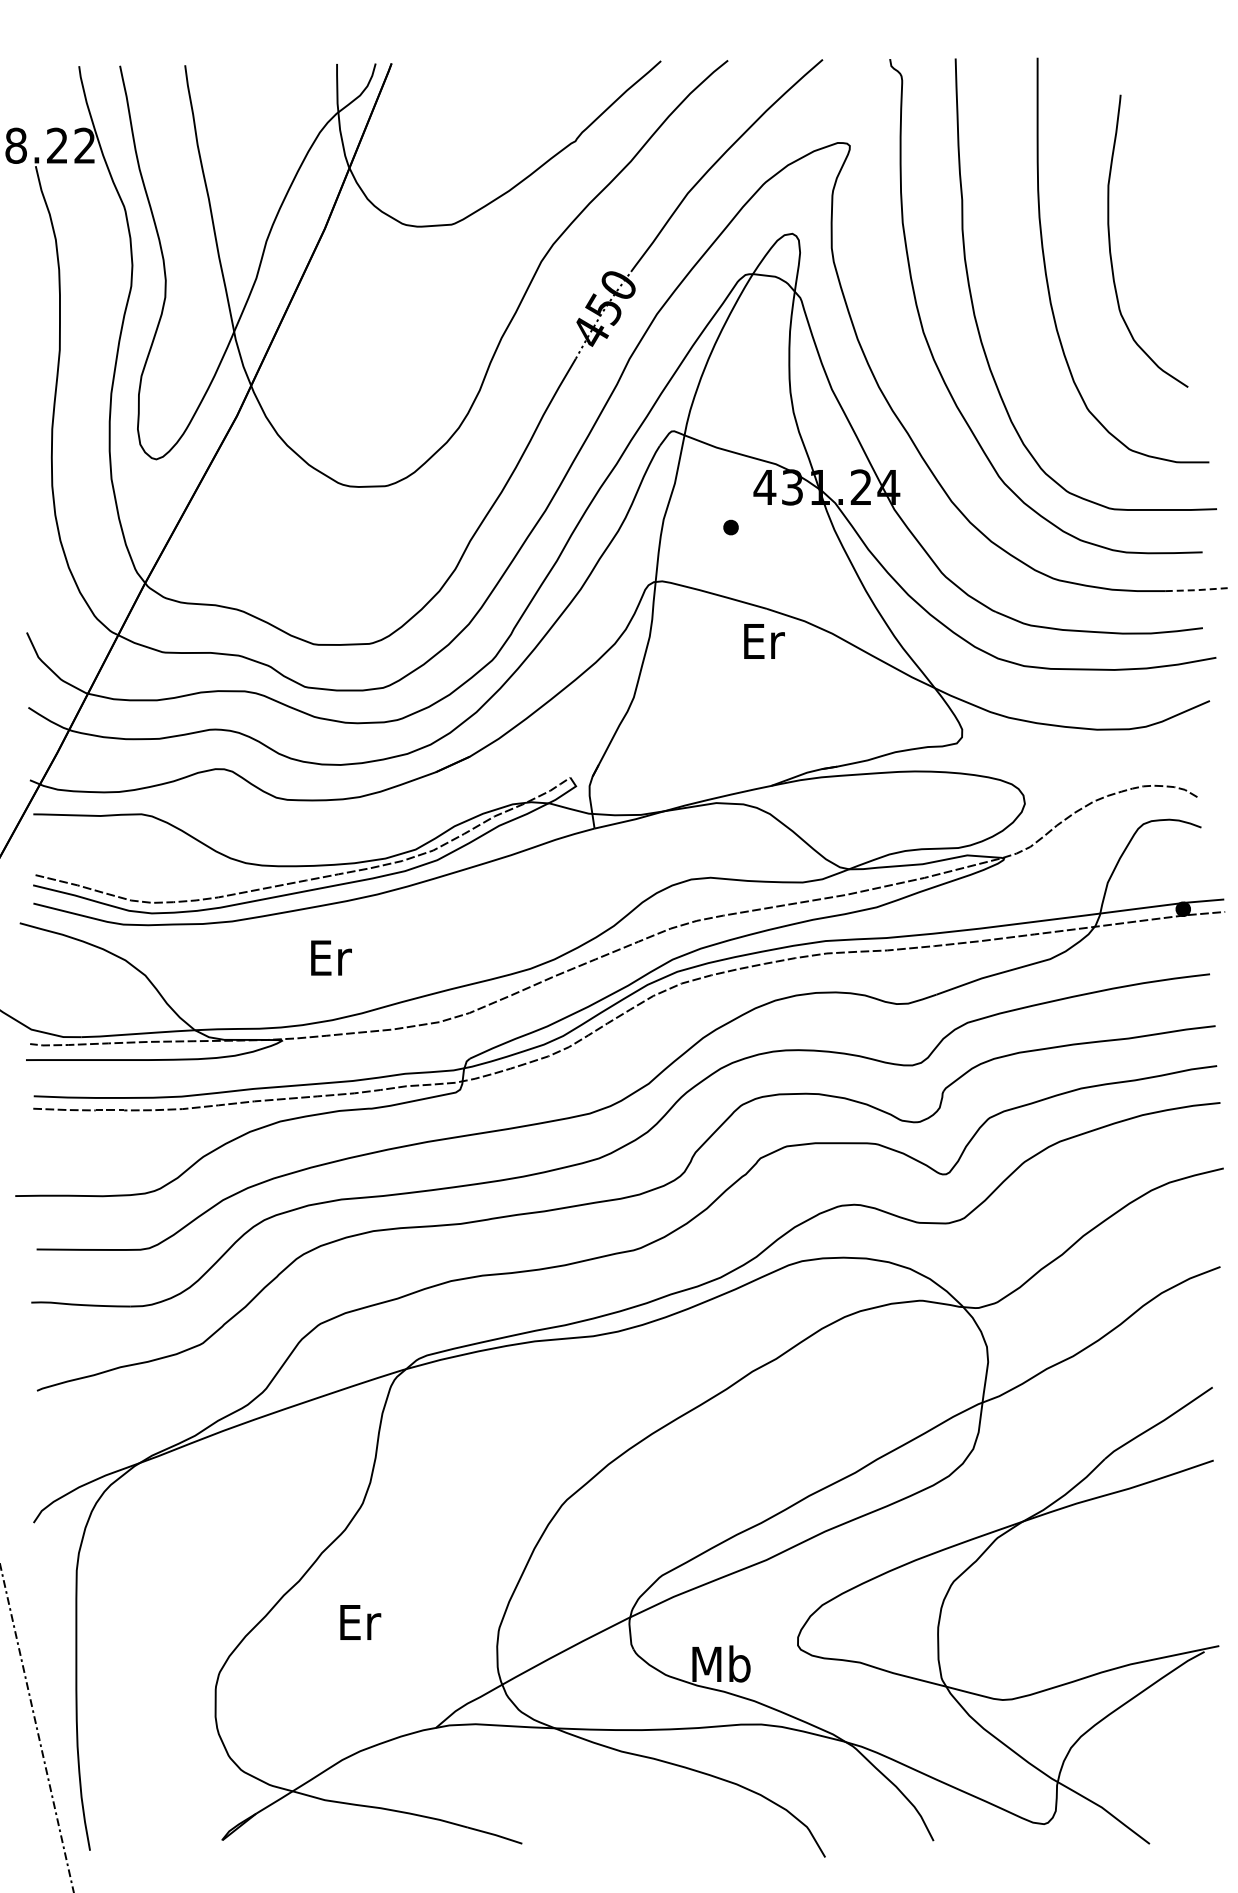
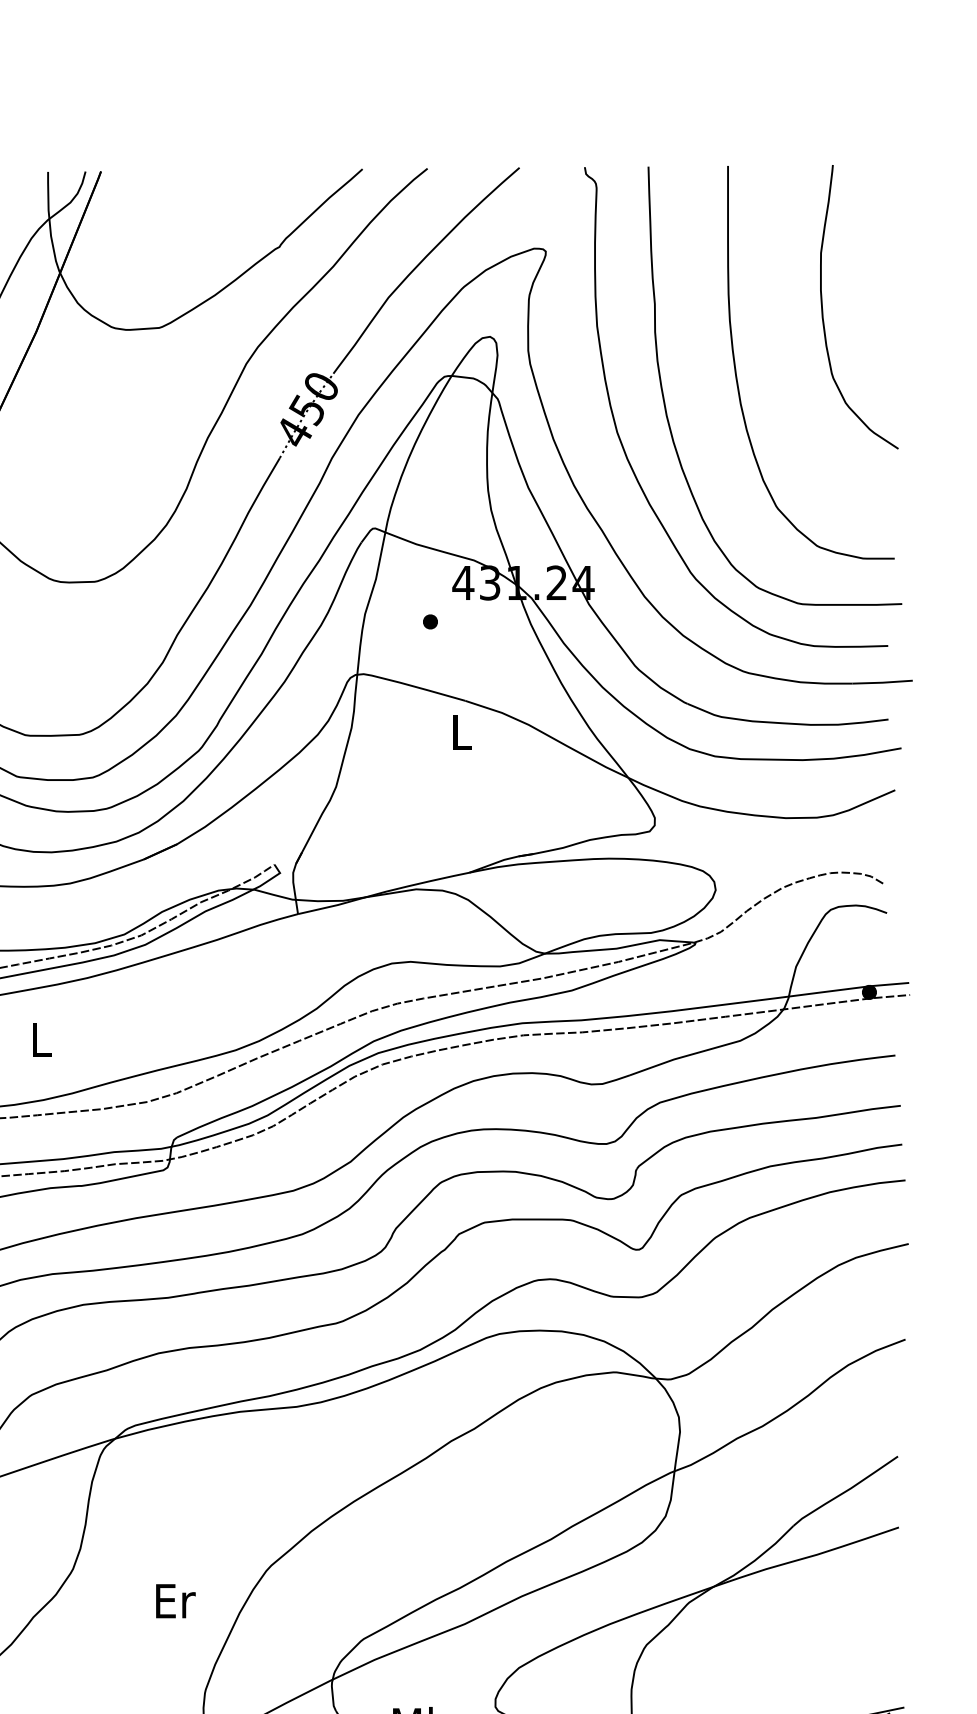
curve: (1110, 240) -> (823, 306), moved
line: (1197, 590) -> (883, 683), dashed -> solid
text: (764, 641) -> (462, 732), Er -> L
text: (331, 957) -> (42, 1039), Er -> L
text: (360, 1622) -> (175, 1601), moved

